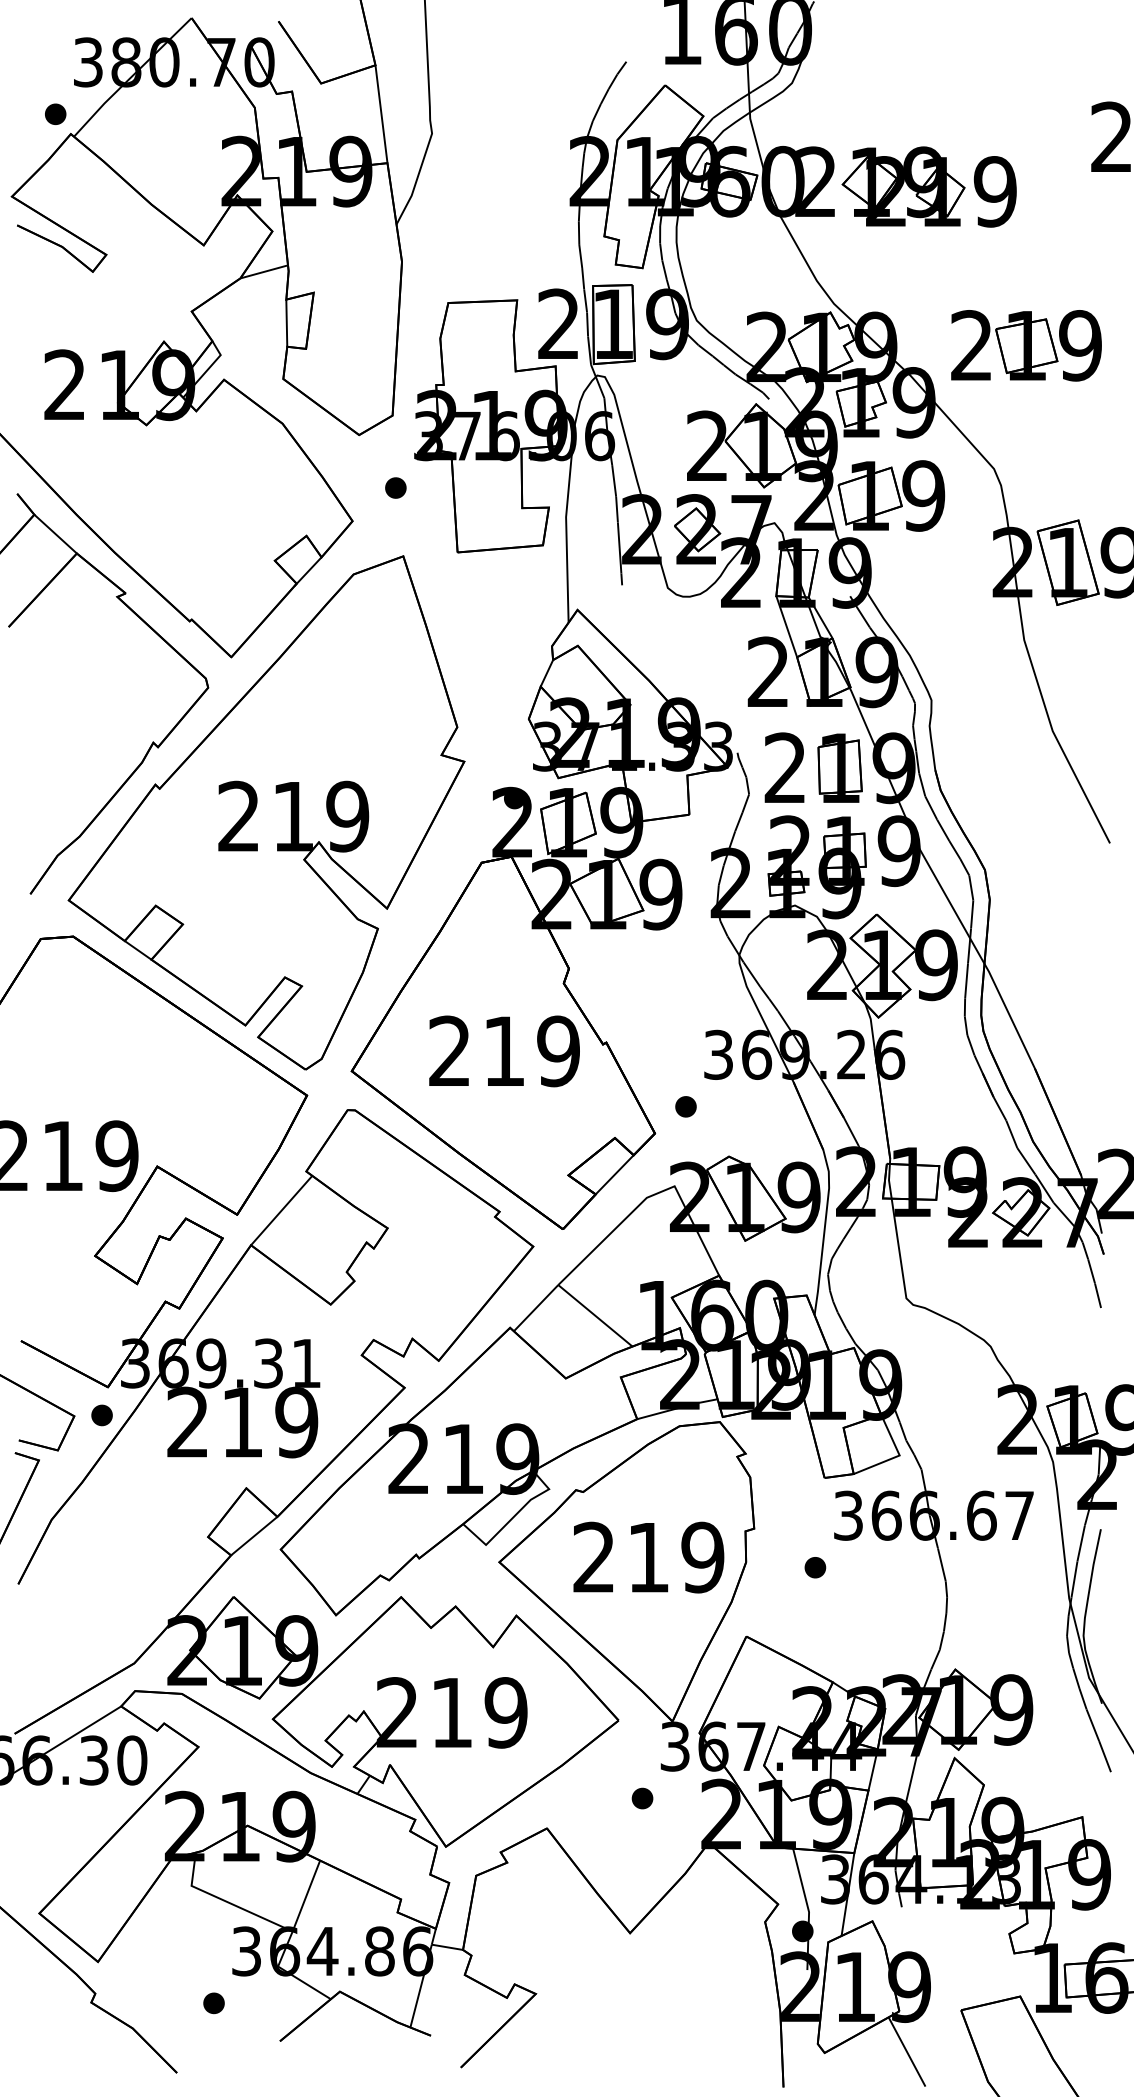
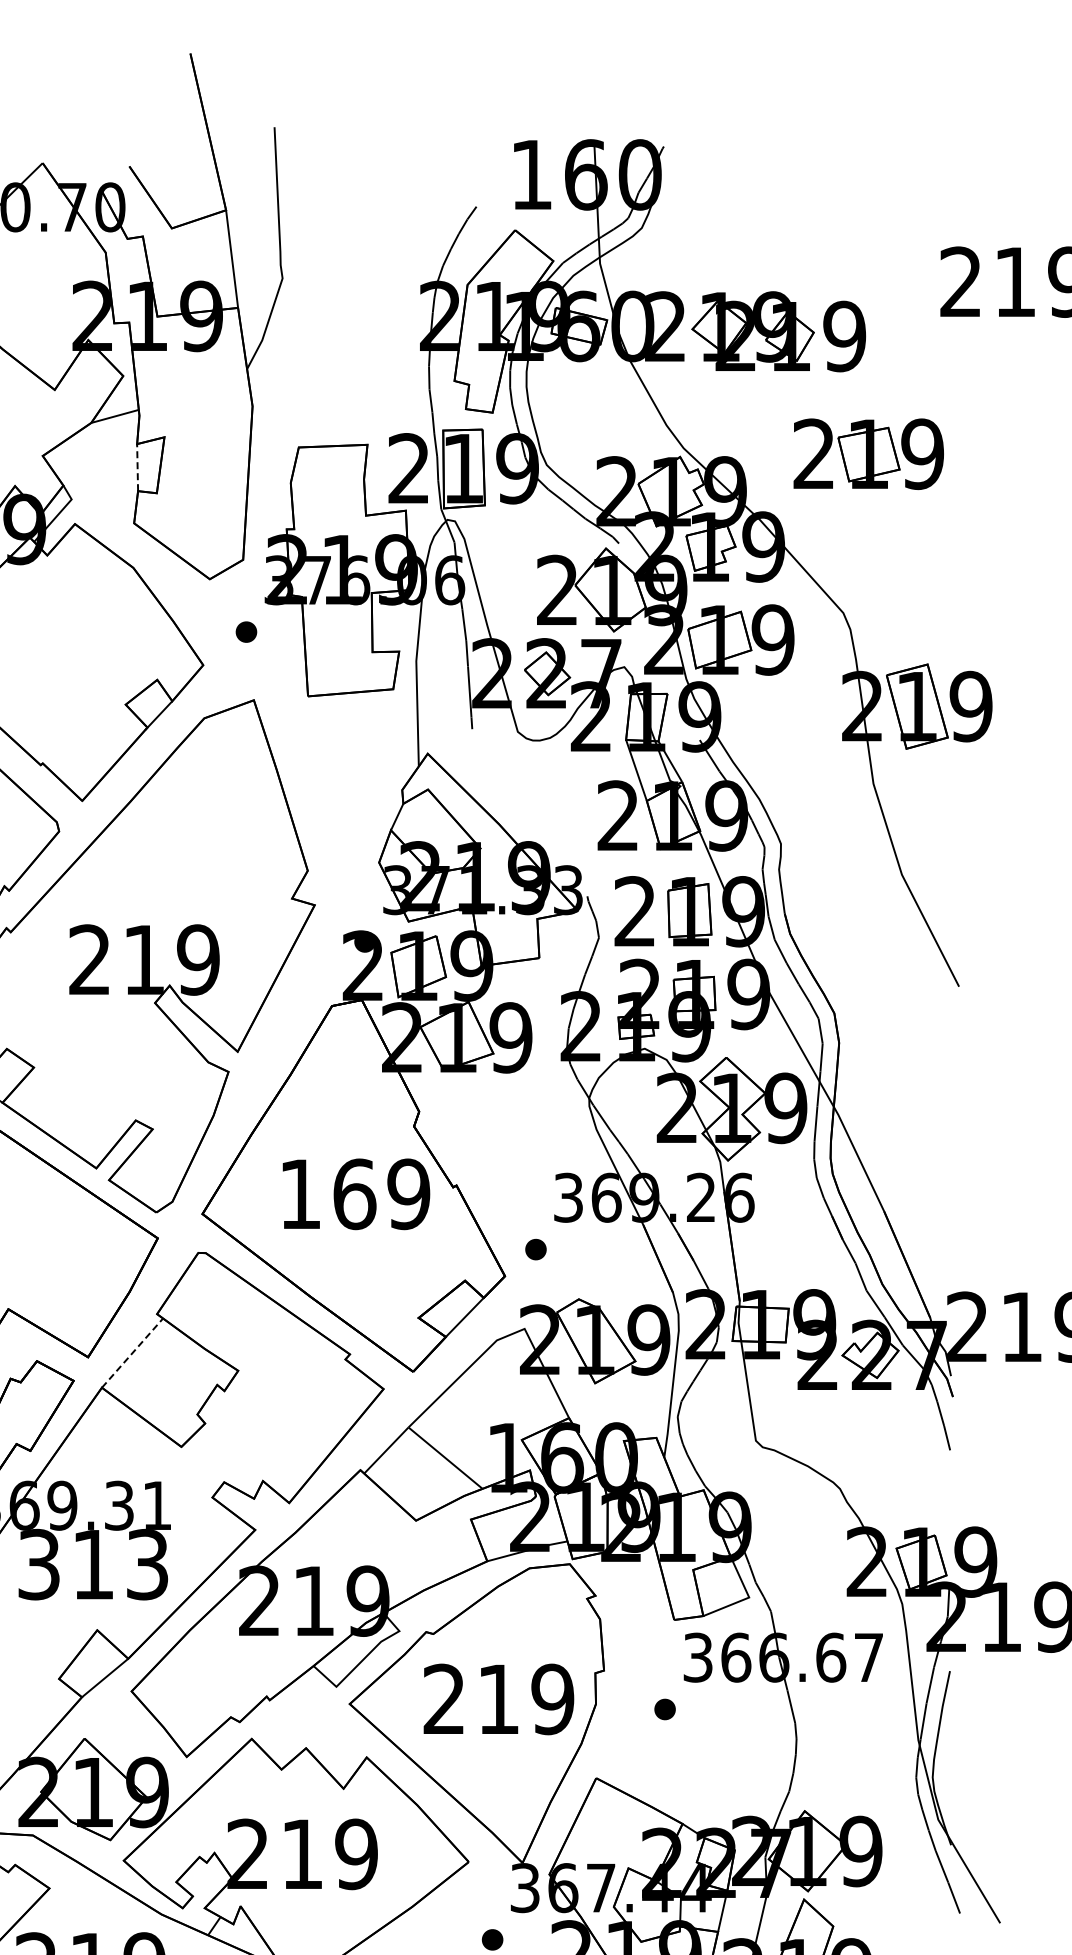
line: (286, 323) -> (137, 467), solid -> dashed
part: (1026, 345) -> (868, 453), moved
text: (477, 1051) -> (327, 1194), 219 -> 169
line: (282, 1210) -> (133, 1353), solid -> dashed
text: (242, 1422) -> (93, 1564), 219 -> 313

